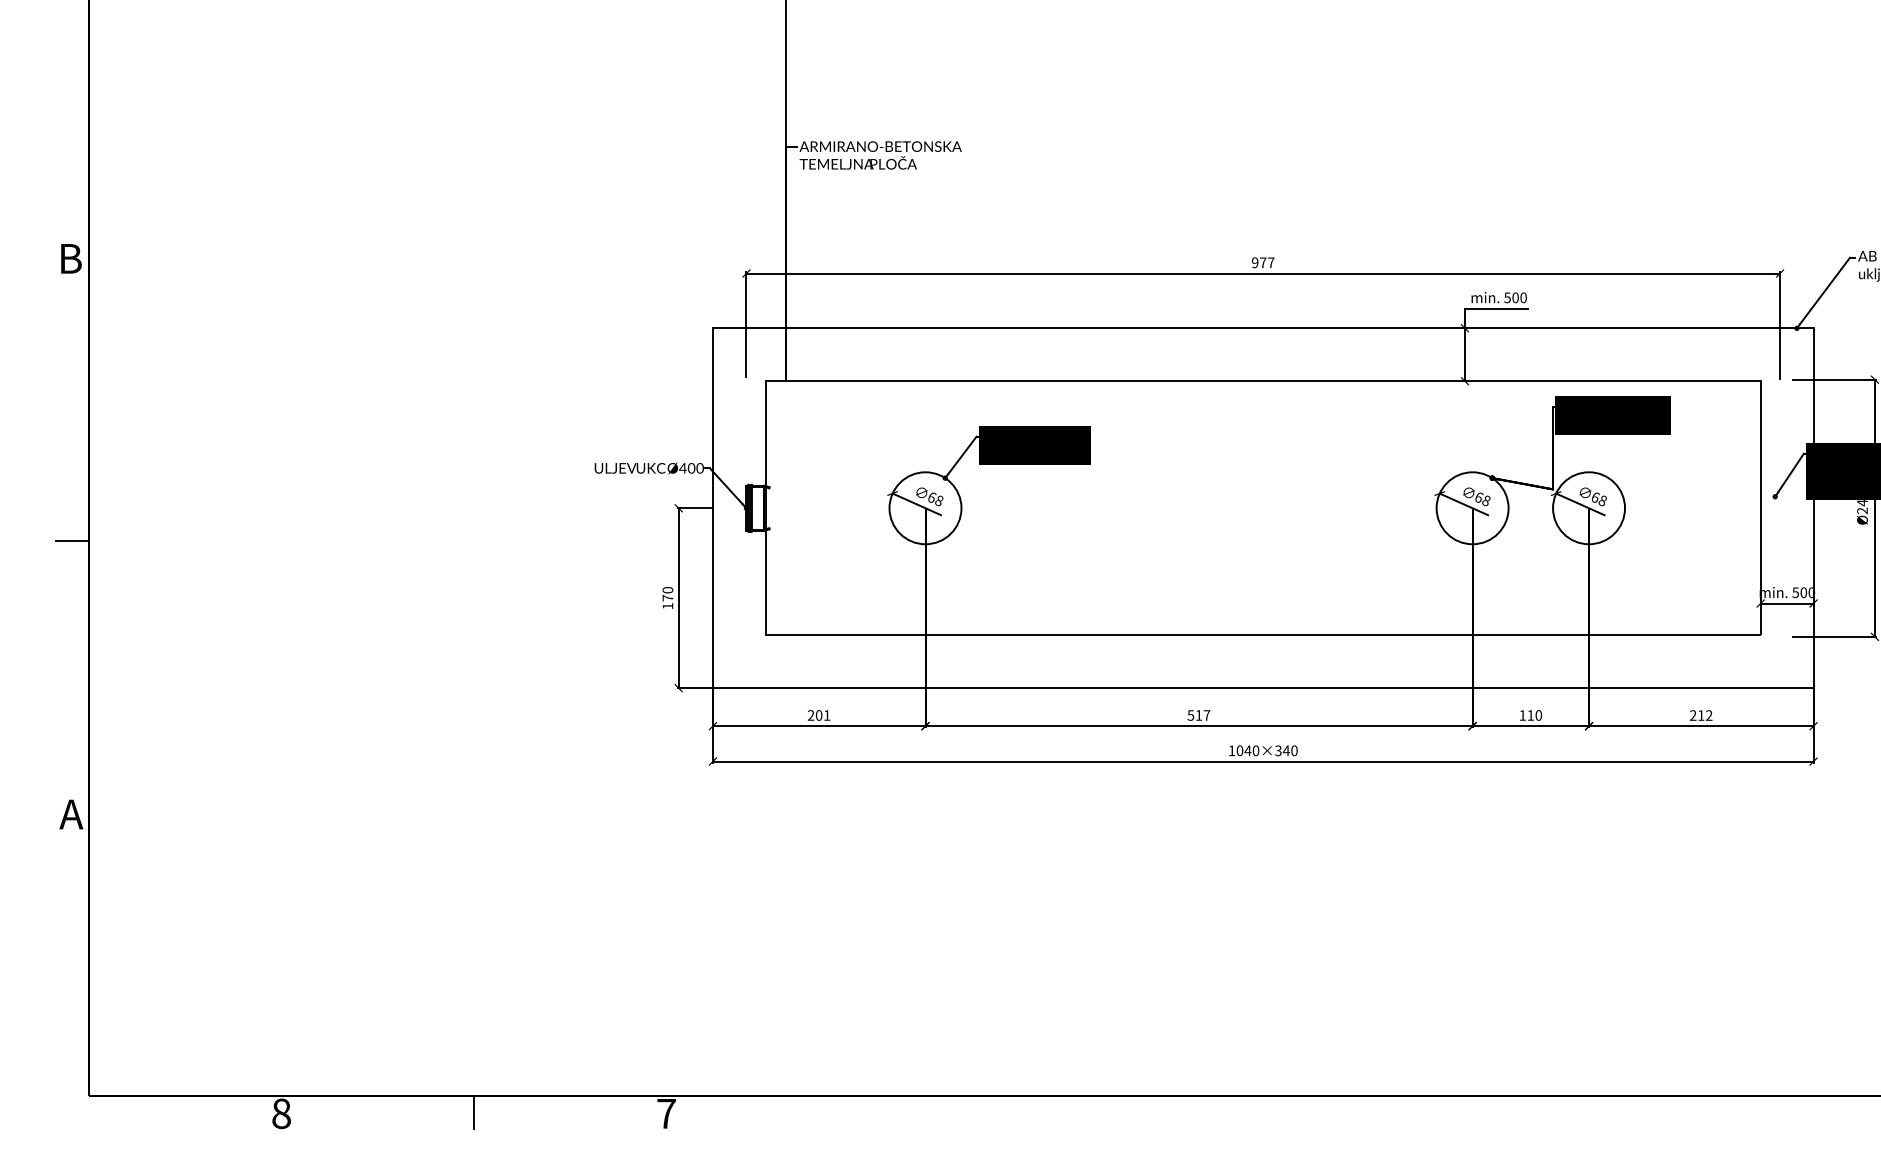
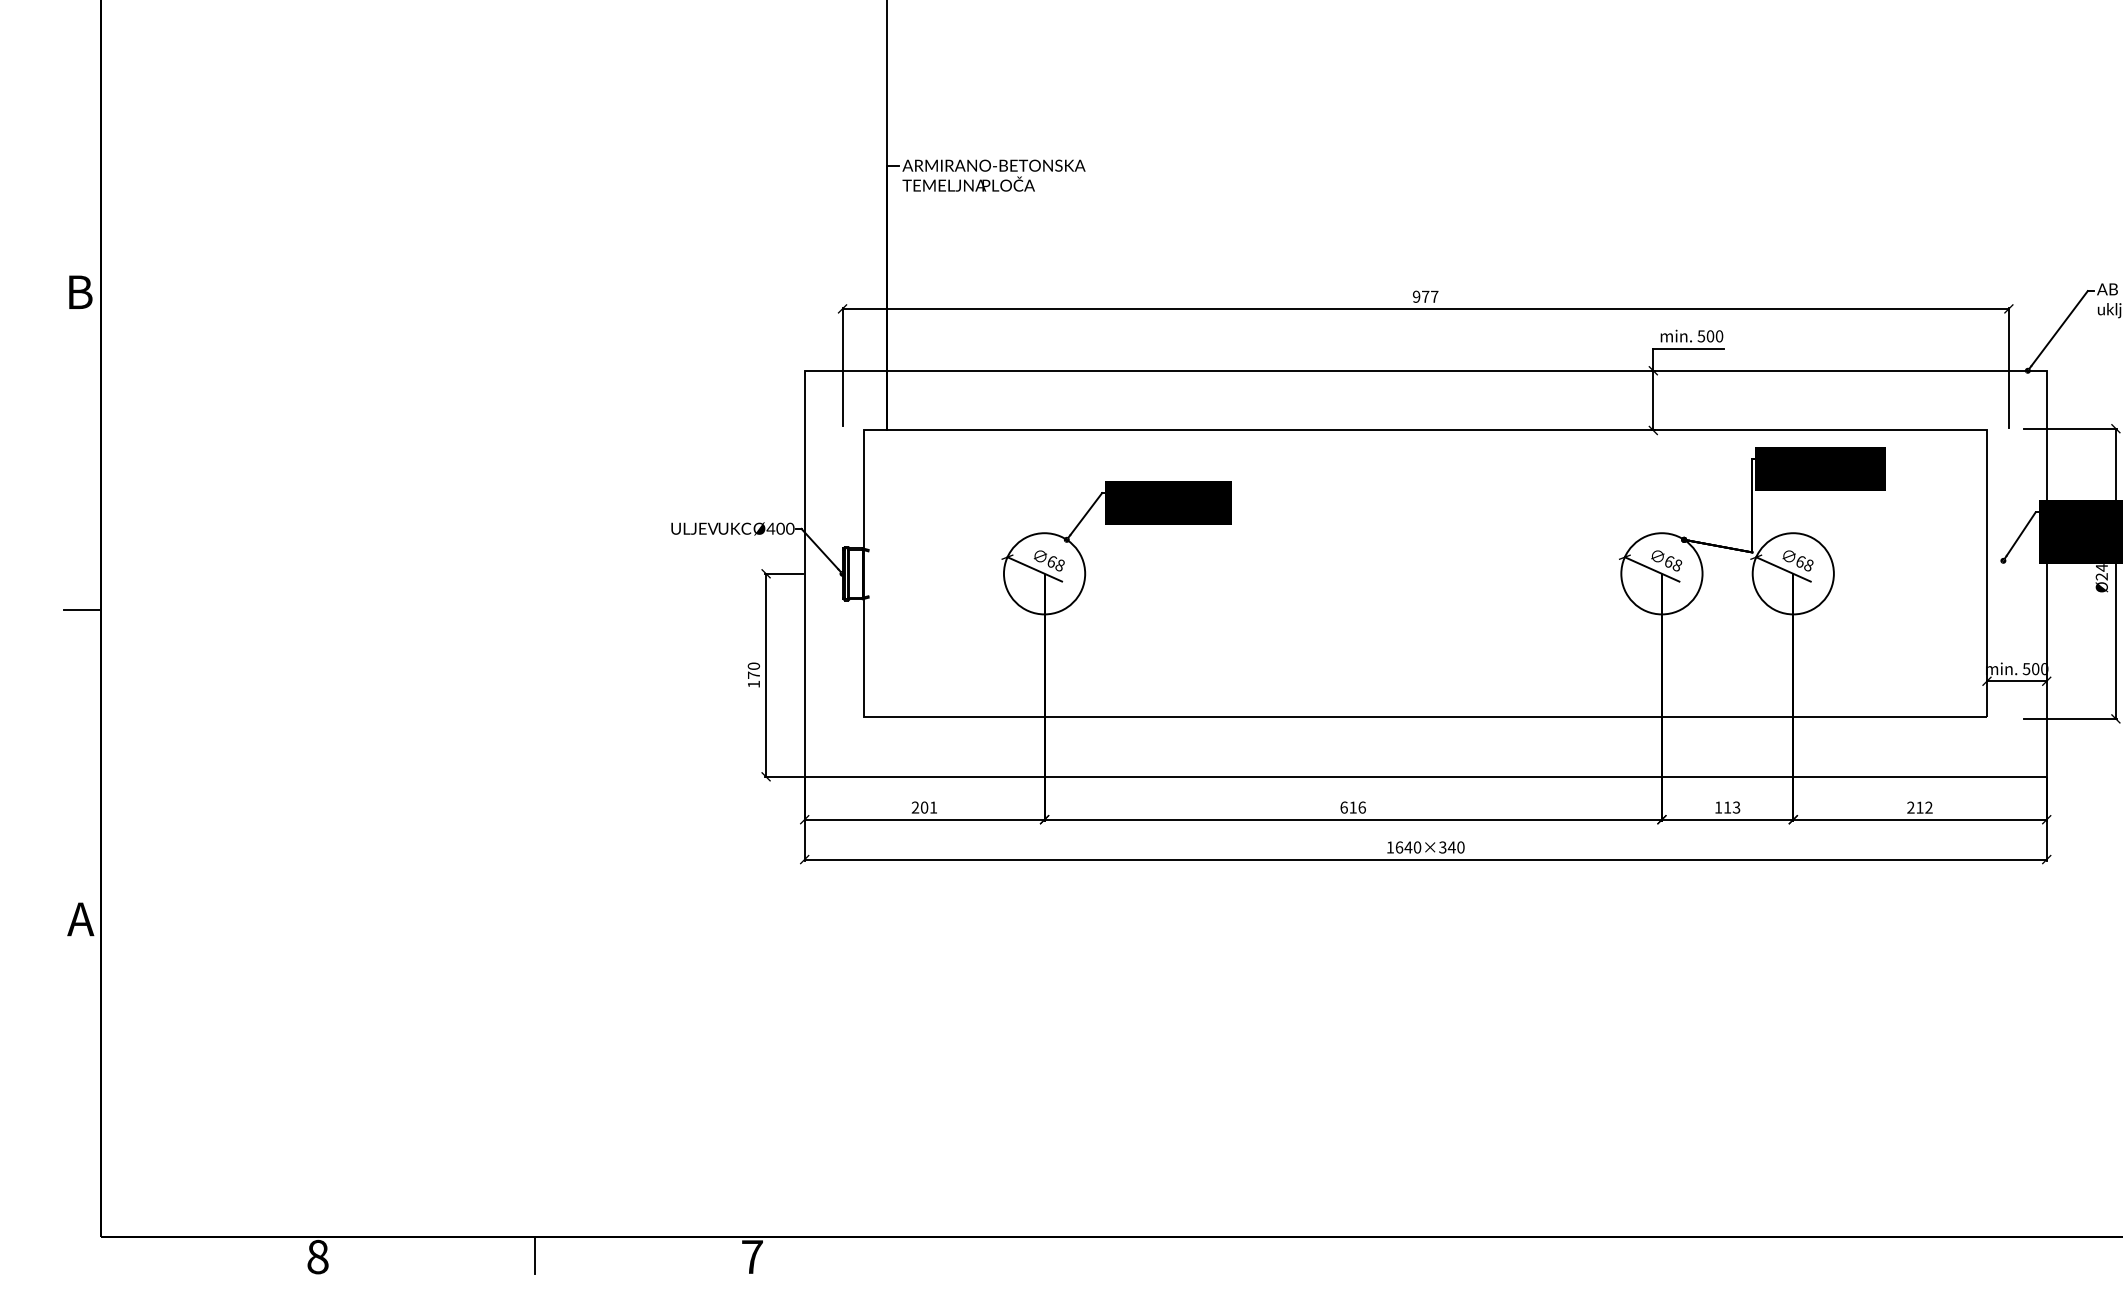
text: (1198, 715) -> (1352, 807), 517 -> 616
text: (1538, 715) -> (1736, 807), 110 -> 113
text: (1240, 750) -> (1399, 847), 1040×340 -> 1640×340

